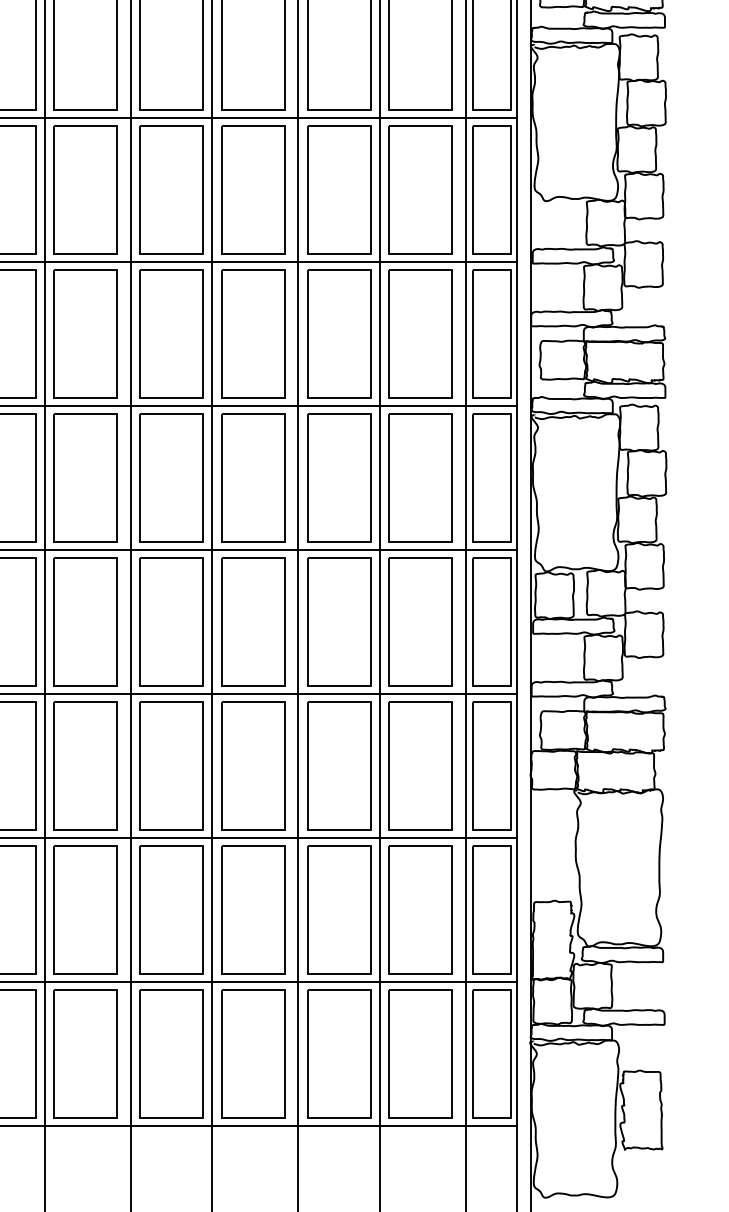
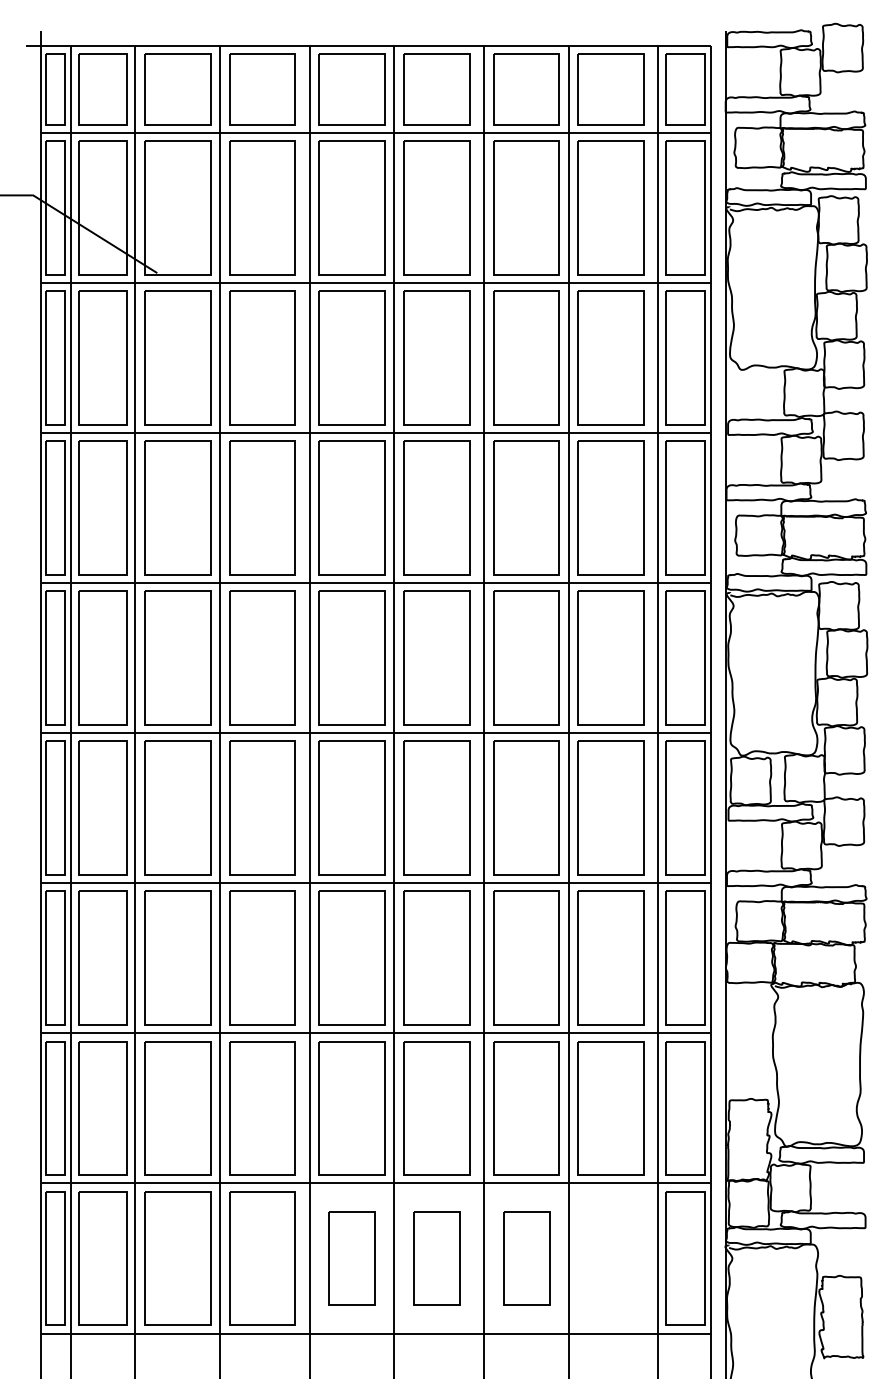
part: (171, 1053) -> (351, 1258), size x0.7
part: (252, 1053) -> (436, 1258), size x0.7
part: (339, 1053) -> (526, 1258), size x0.7
part: (419, 1053) -> (610, 1258), removed

